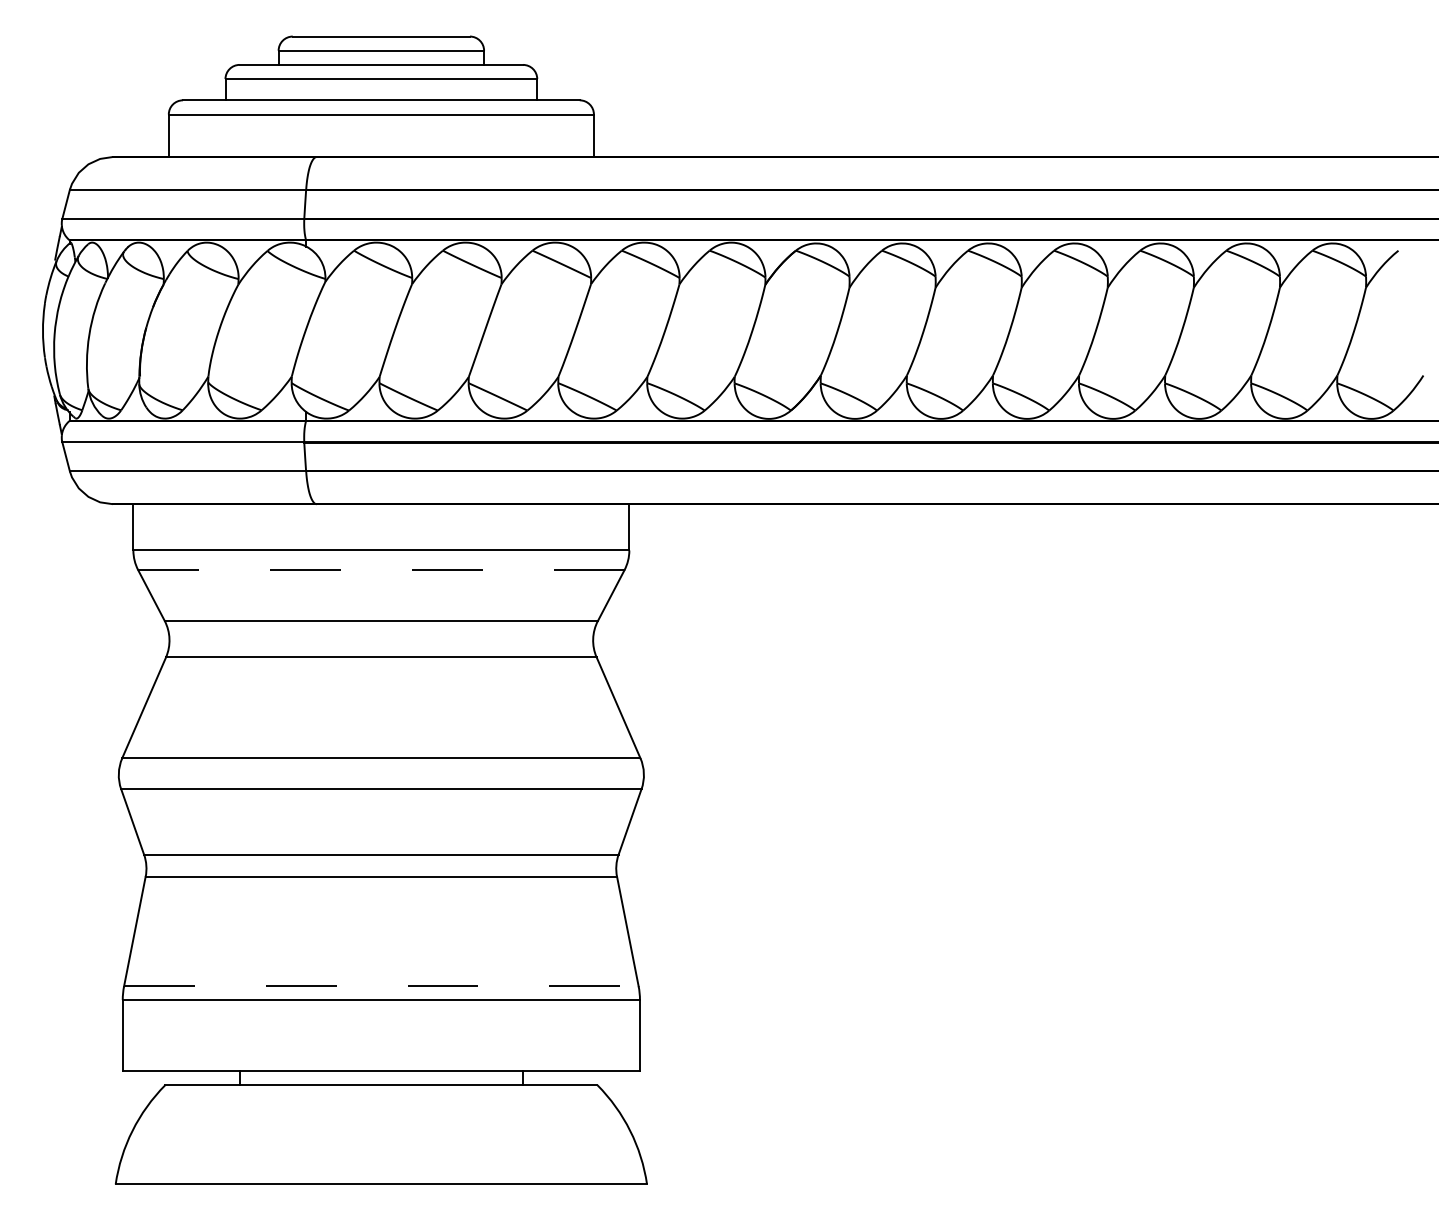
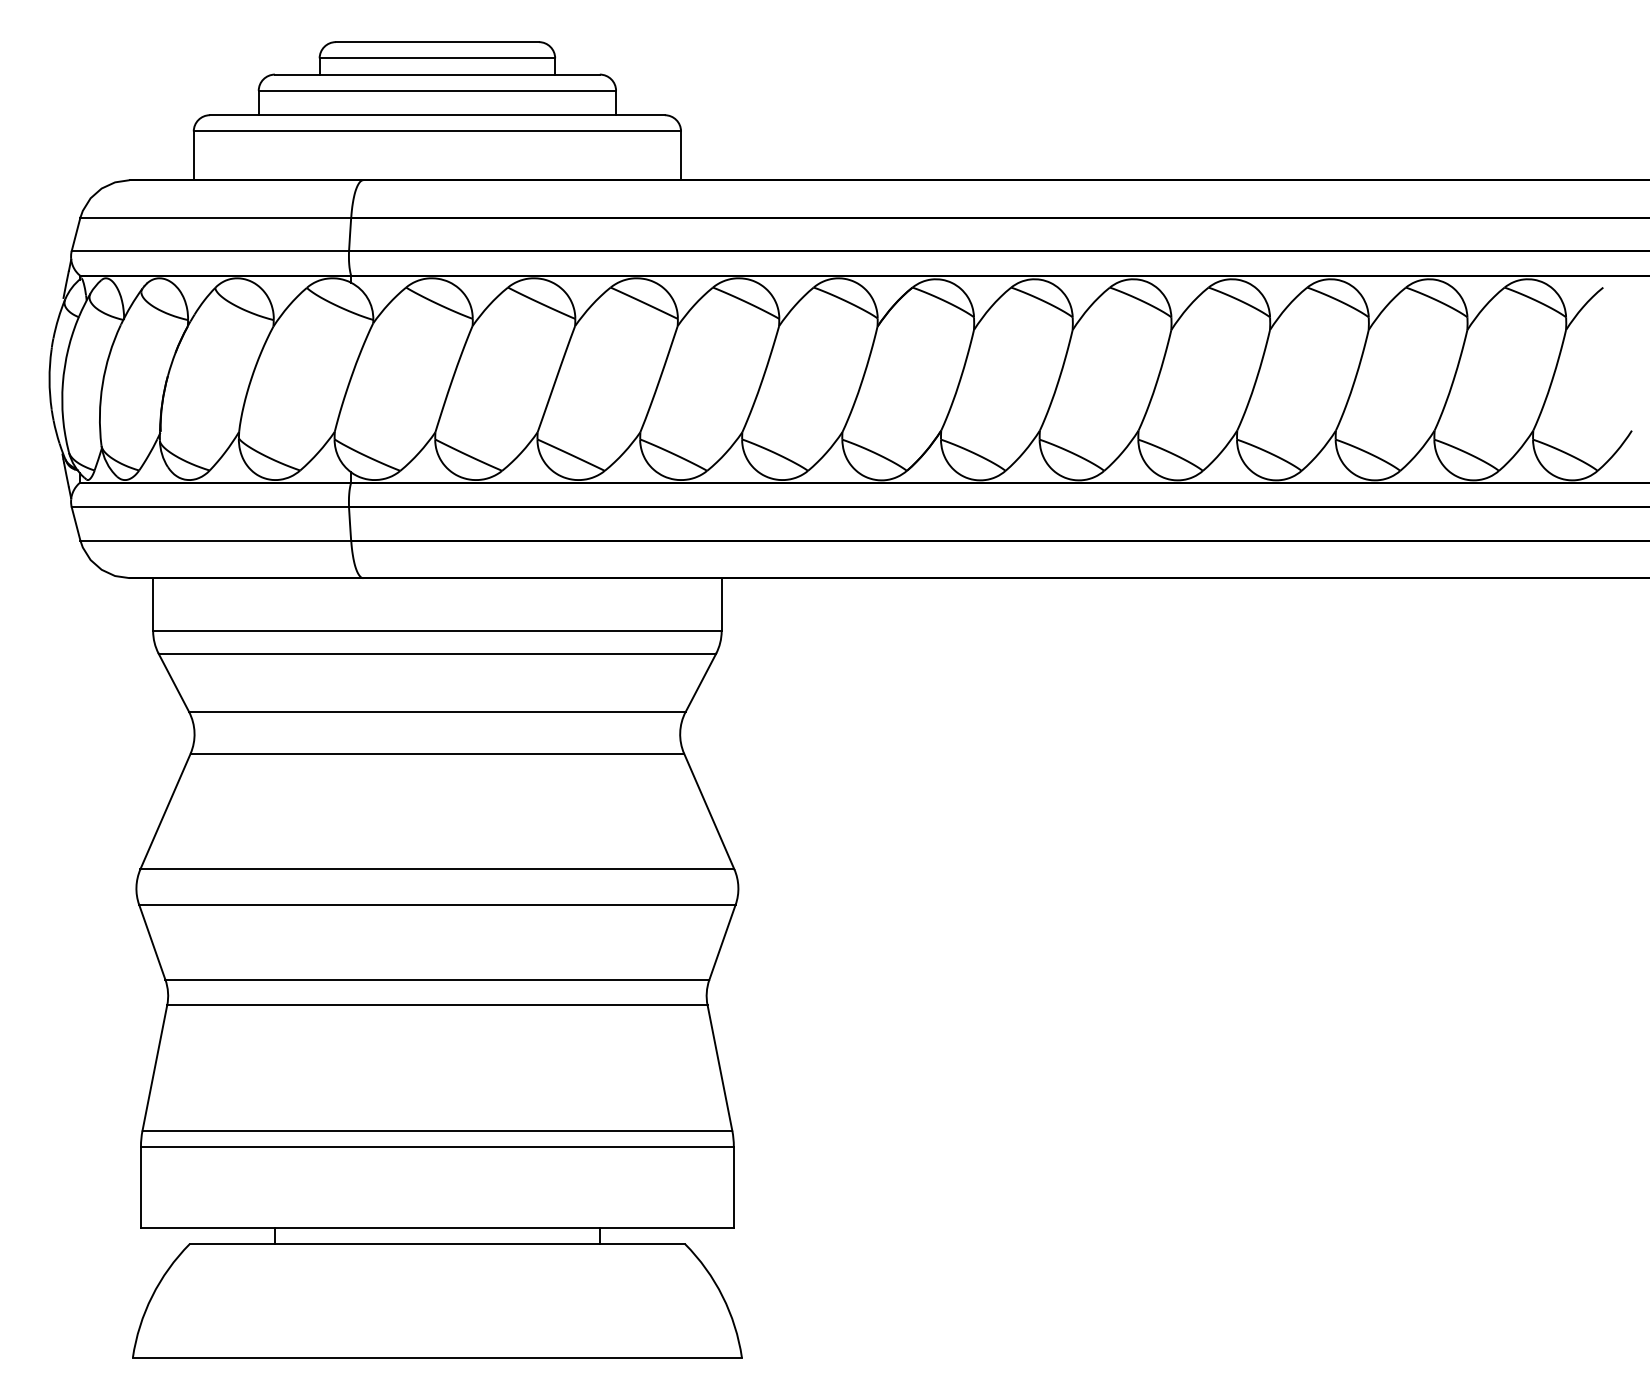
line: (381, 569) -> (437, 653), dashed -> solid
line: (381, 986) -> (437, 1130), dashed -> solid

